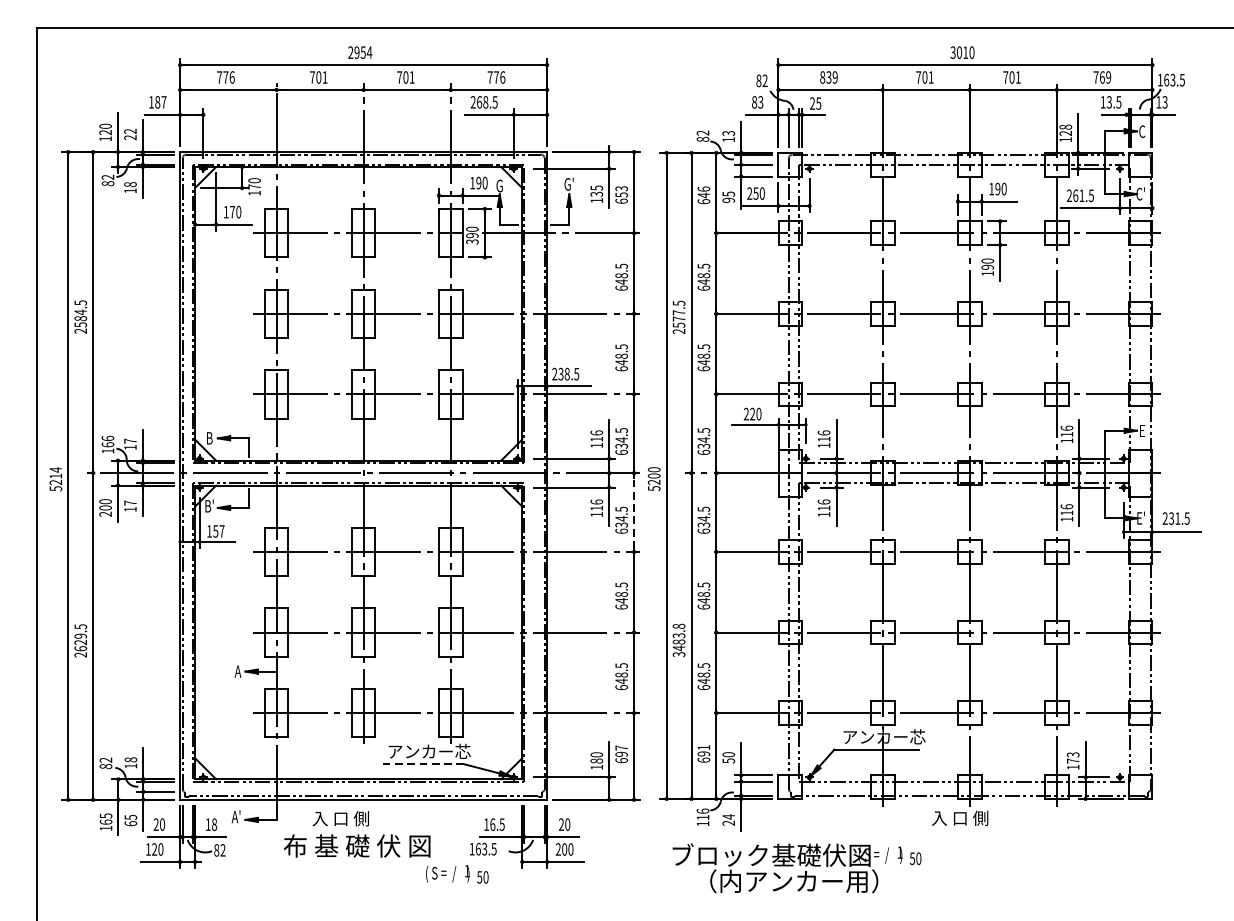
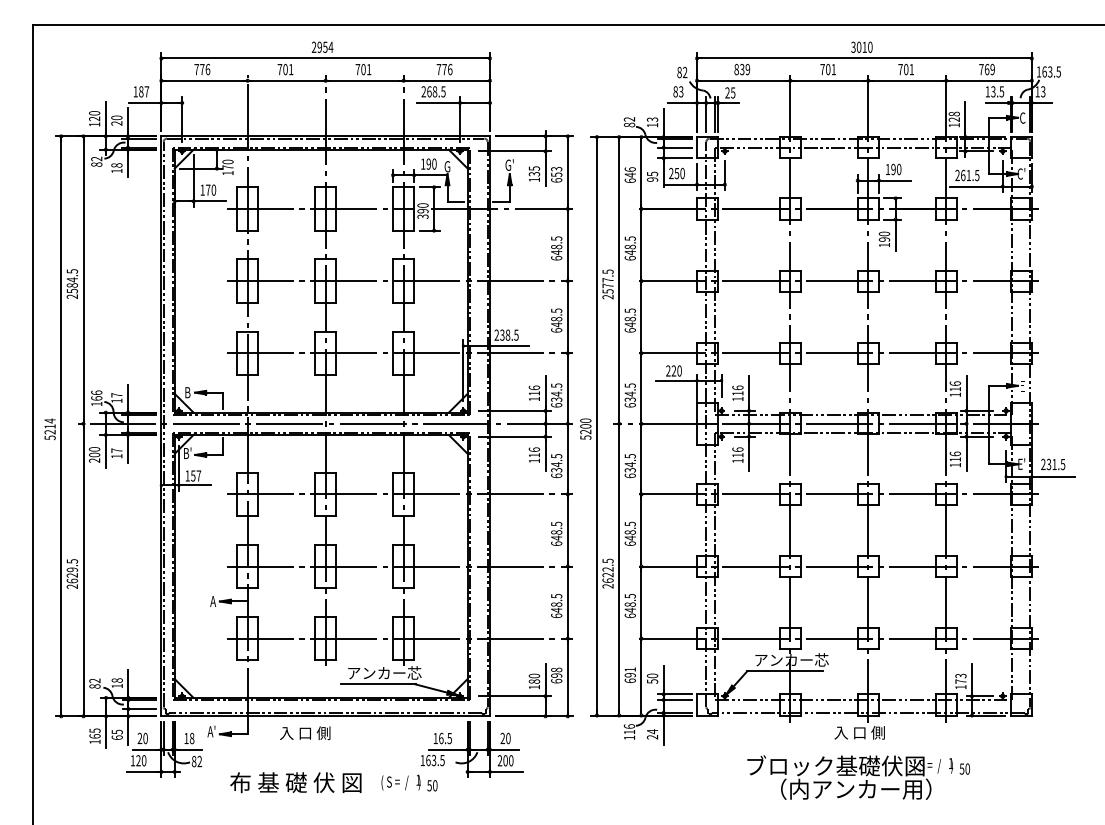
text: (130, 131) -> (116, 117), 22 -> 20
line: (633, 511) -> (567, 458), dashed -> solid
text: (678, 640) -> (607, 573), 3483.8 -> 2622.5
text: (621, 747) -> (556, 669), 697 -> 698
line: (421, 764) -> (377, 684), dashed -> solid
text: (356, 845) -> (295, 782), moved
text: (796, 868) -> (858, 777), moved

